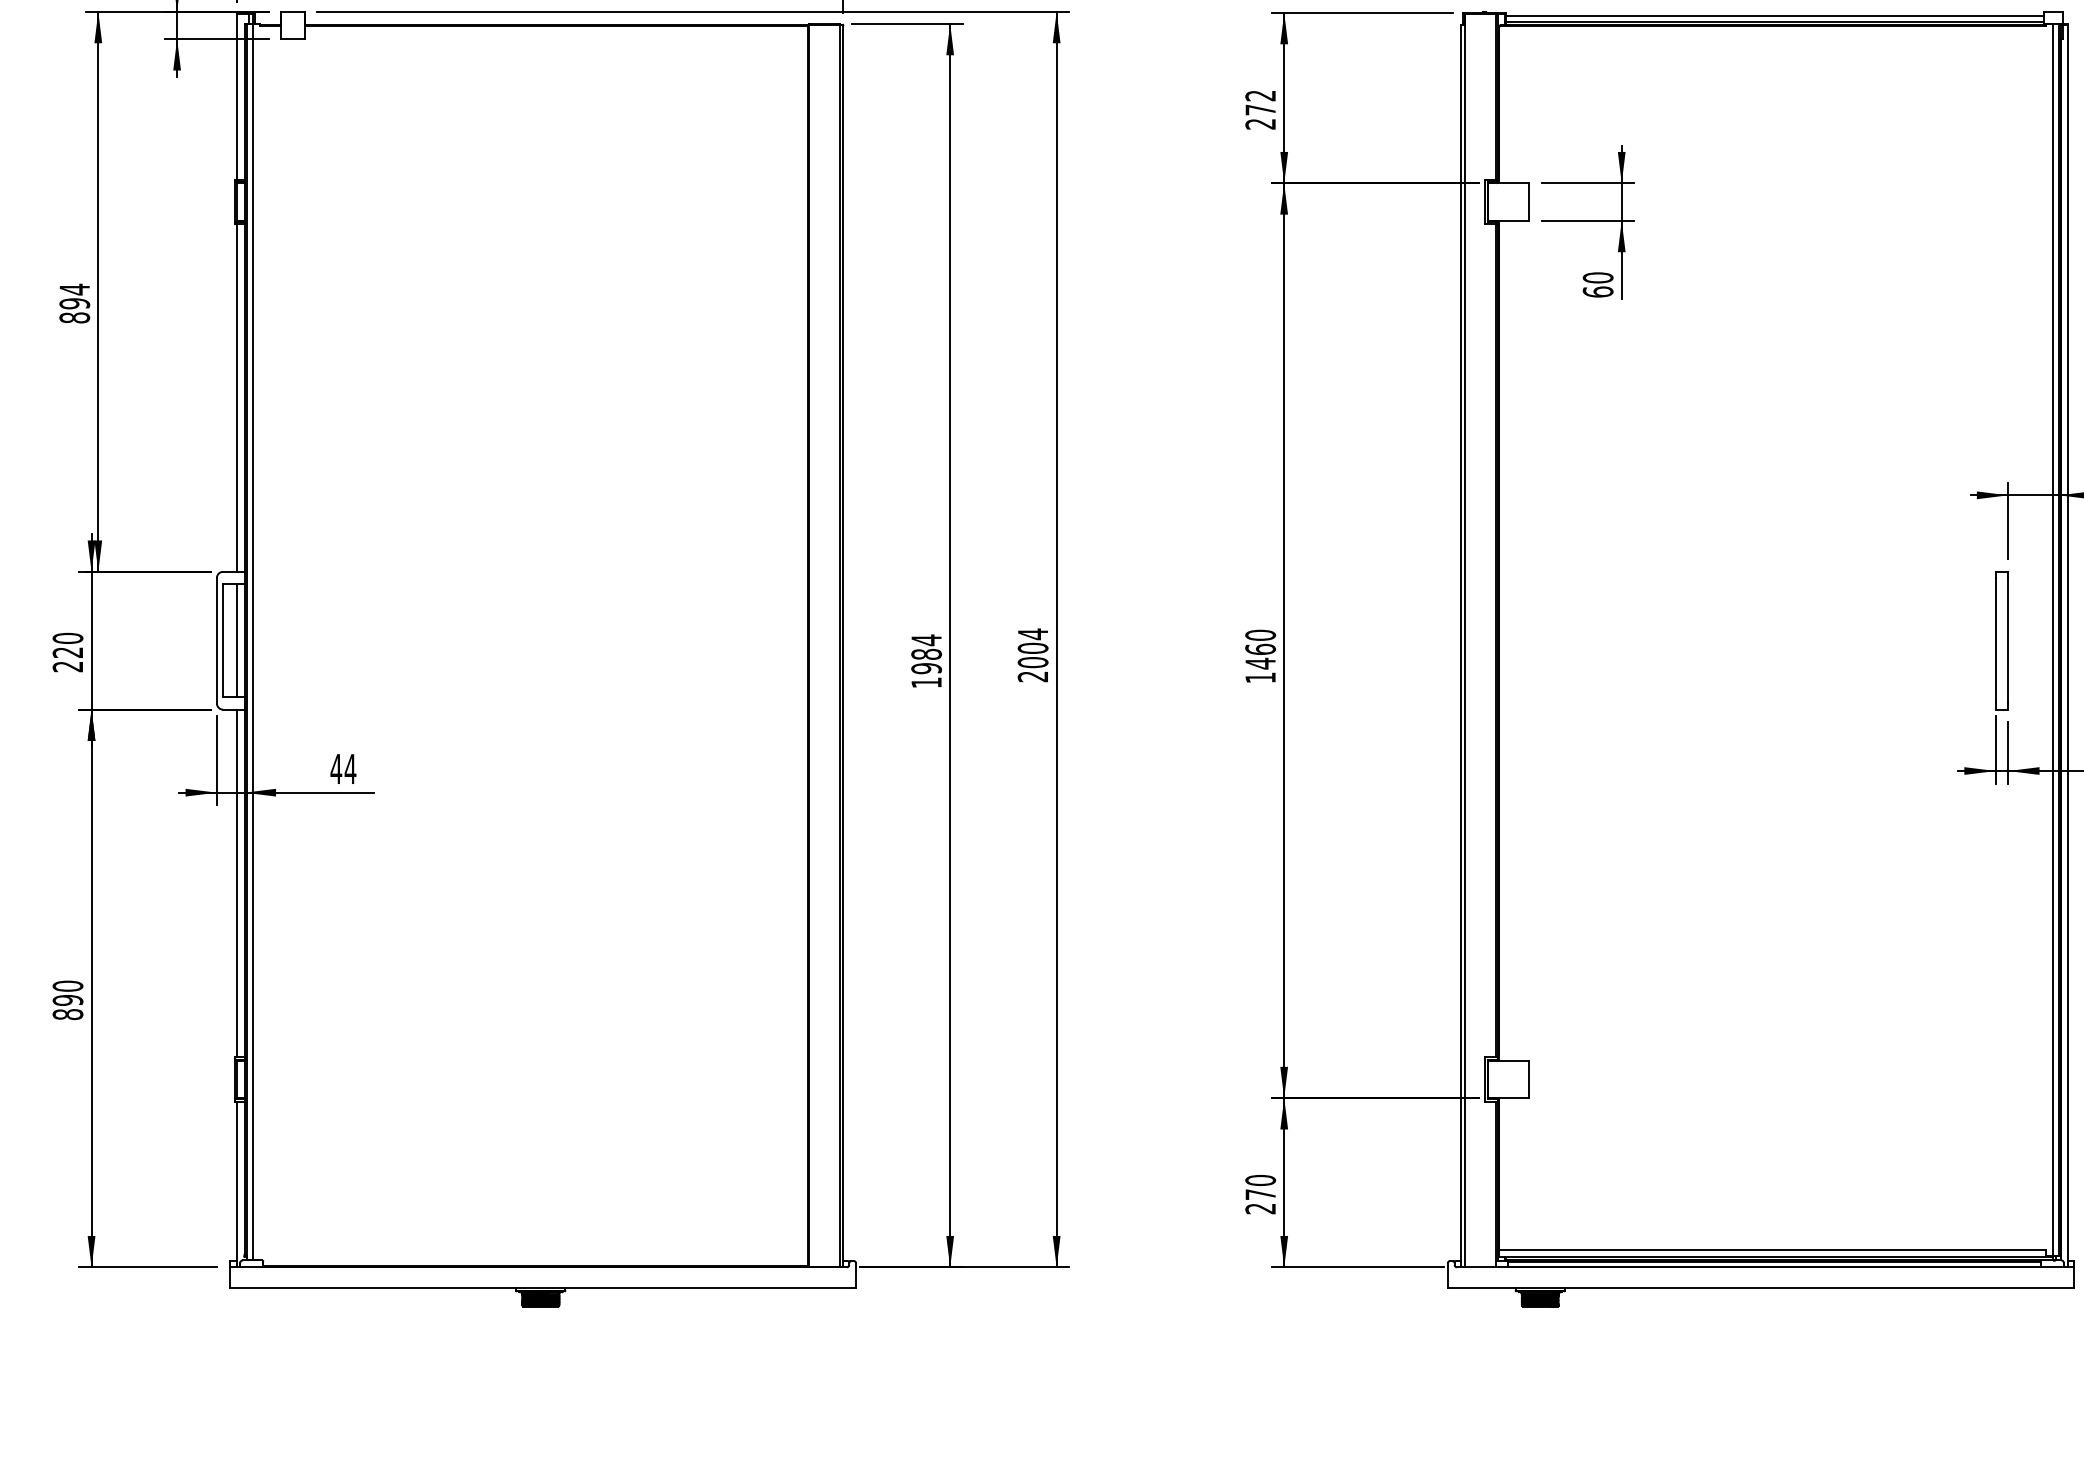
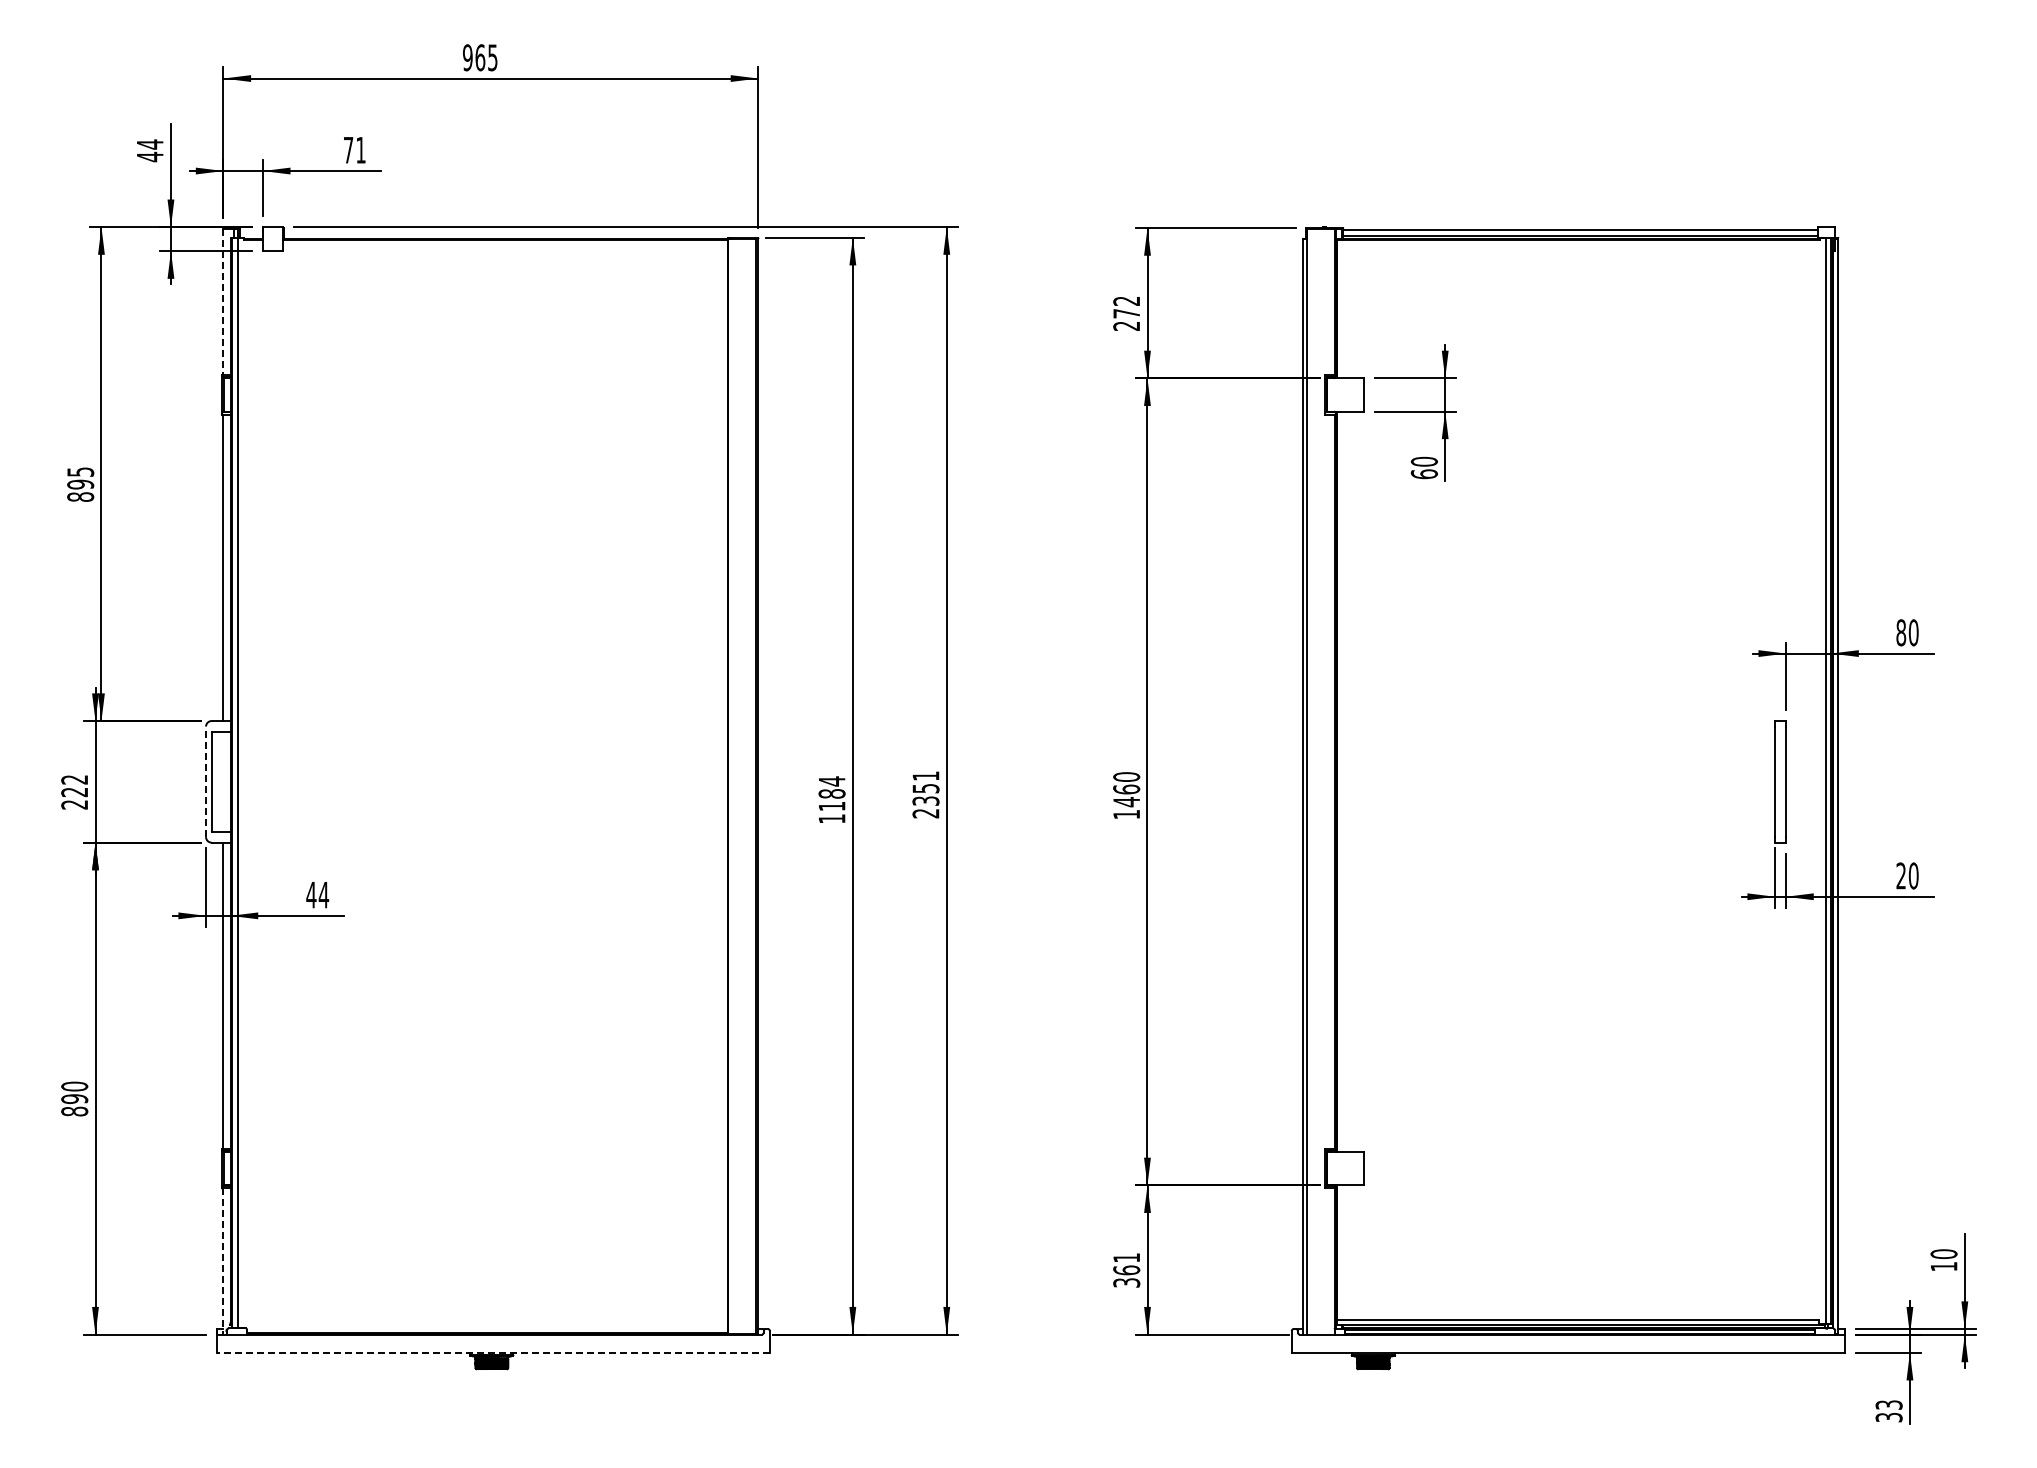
line: (236, 97) -> (223, 302), solid -> dashed
text: (74, 290) -> (80, 472), 894 -> 895
text: (67, 638) -> (74, 779), 220 -> 222
line: (217, 640) -> (206, 781), solid -> dashed
line: (236, 640) -> (223, 781), removed
text: (1032, 648) -> (925, 788), 2004 -> 2351
text: (925, 668) -> (831, 806), 1984 -> 1184
line: (236, 1185) -> (223, 1262), solid -> dashed
text: (1260, 1194) -> (1126, 1270), 270 -> 361
line: (542, 1287) -> (493, 1352), solid -> dashed

